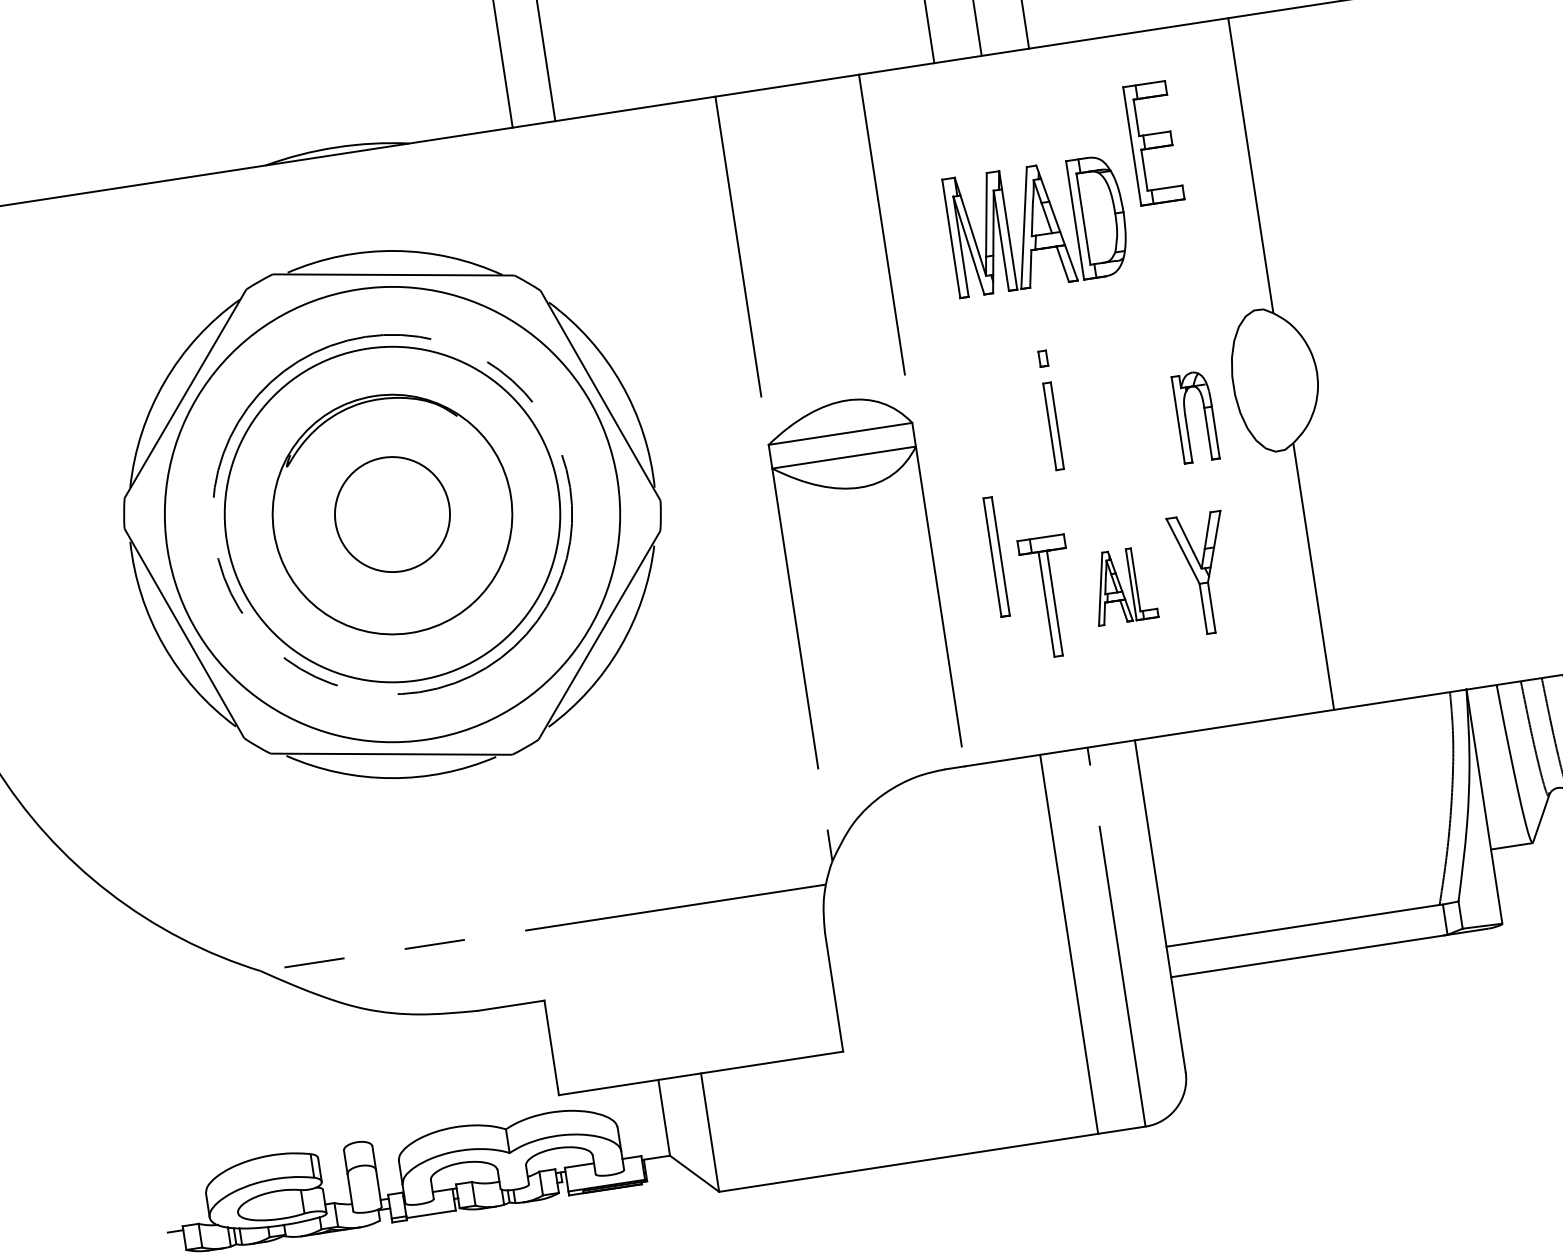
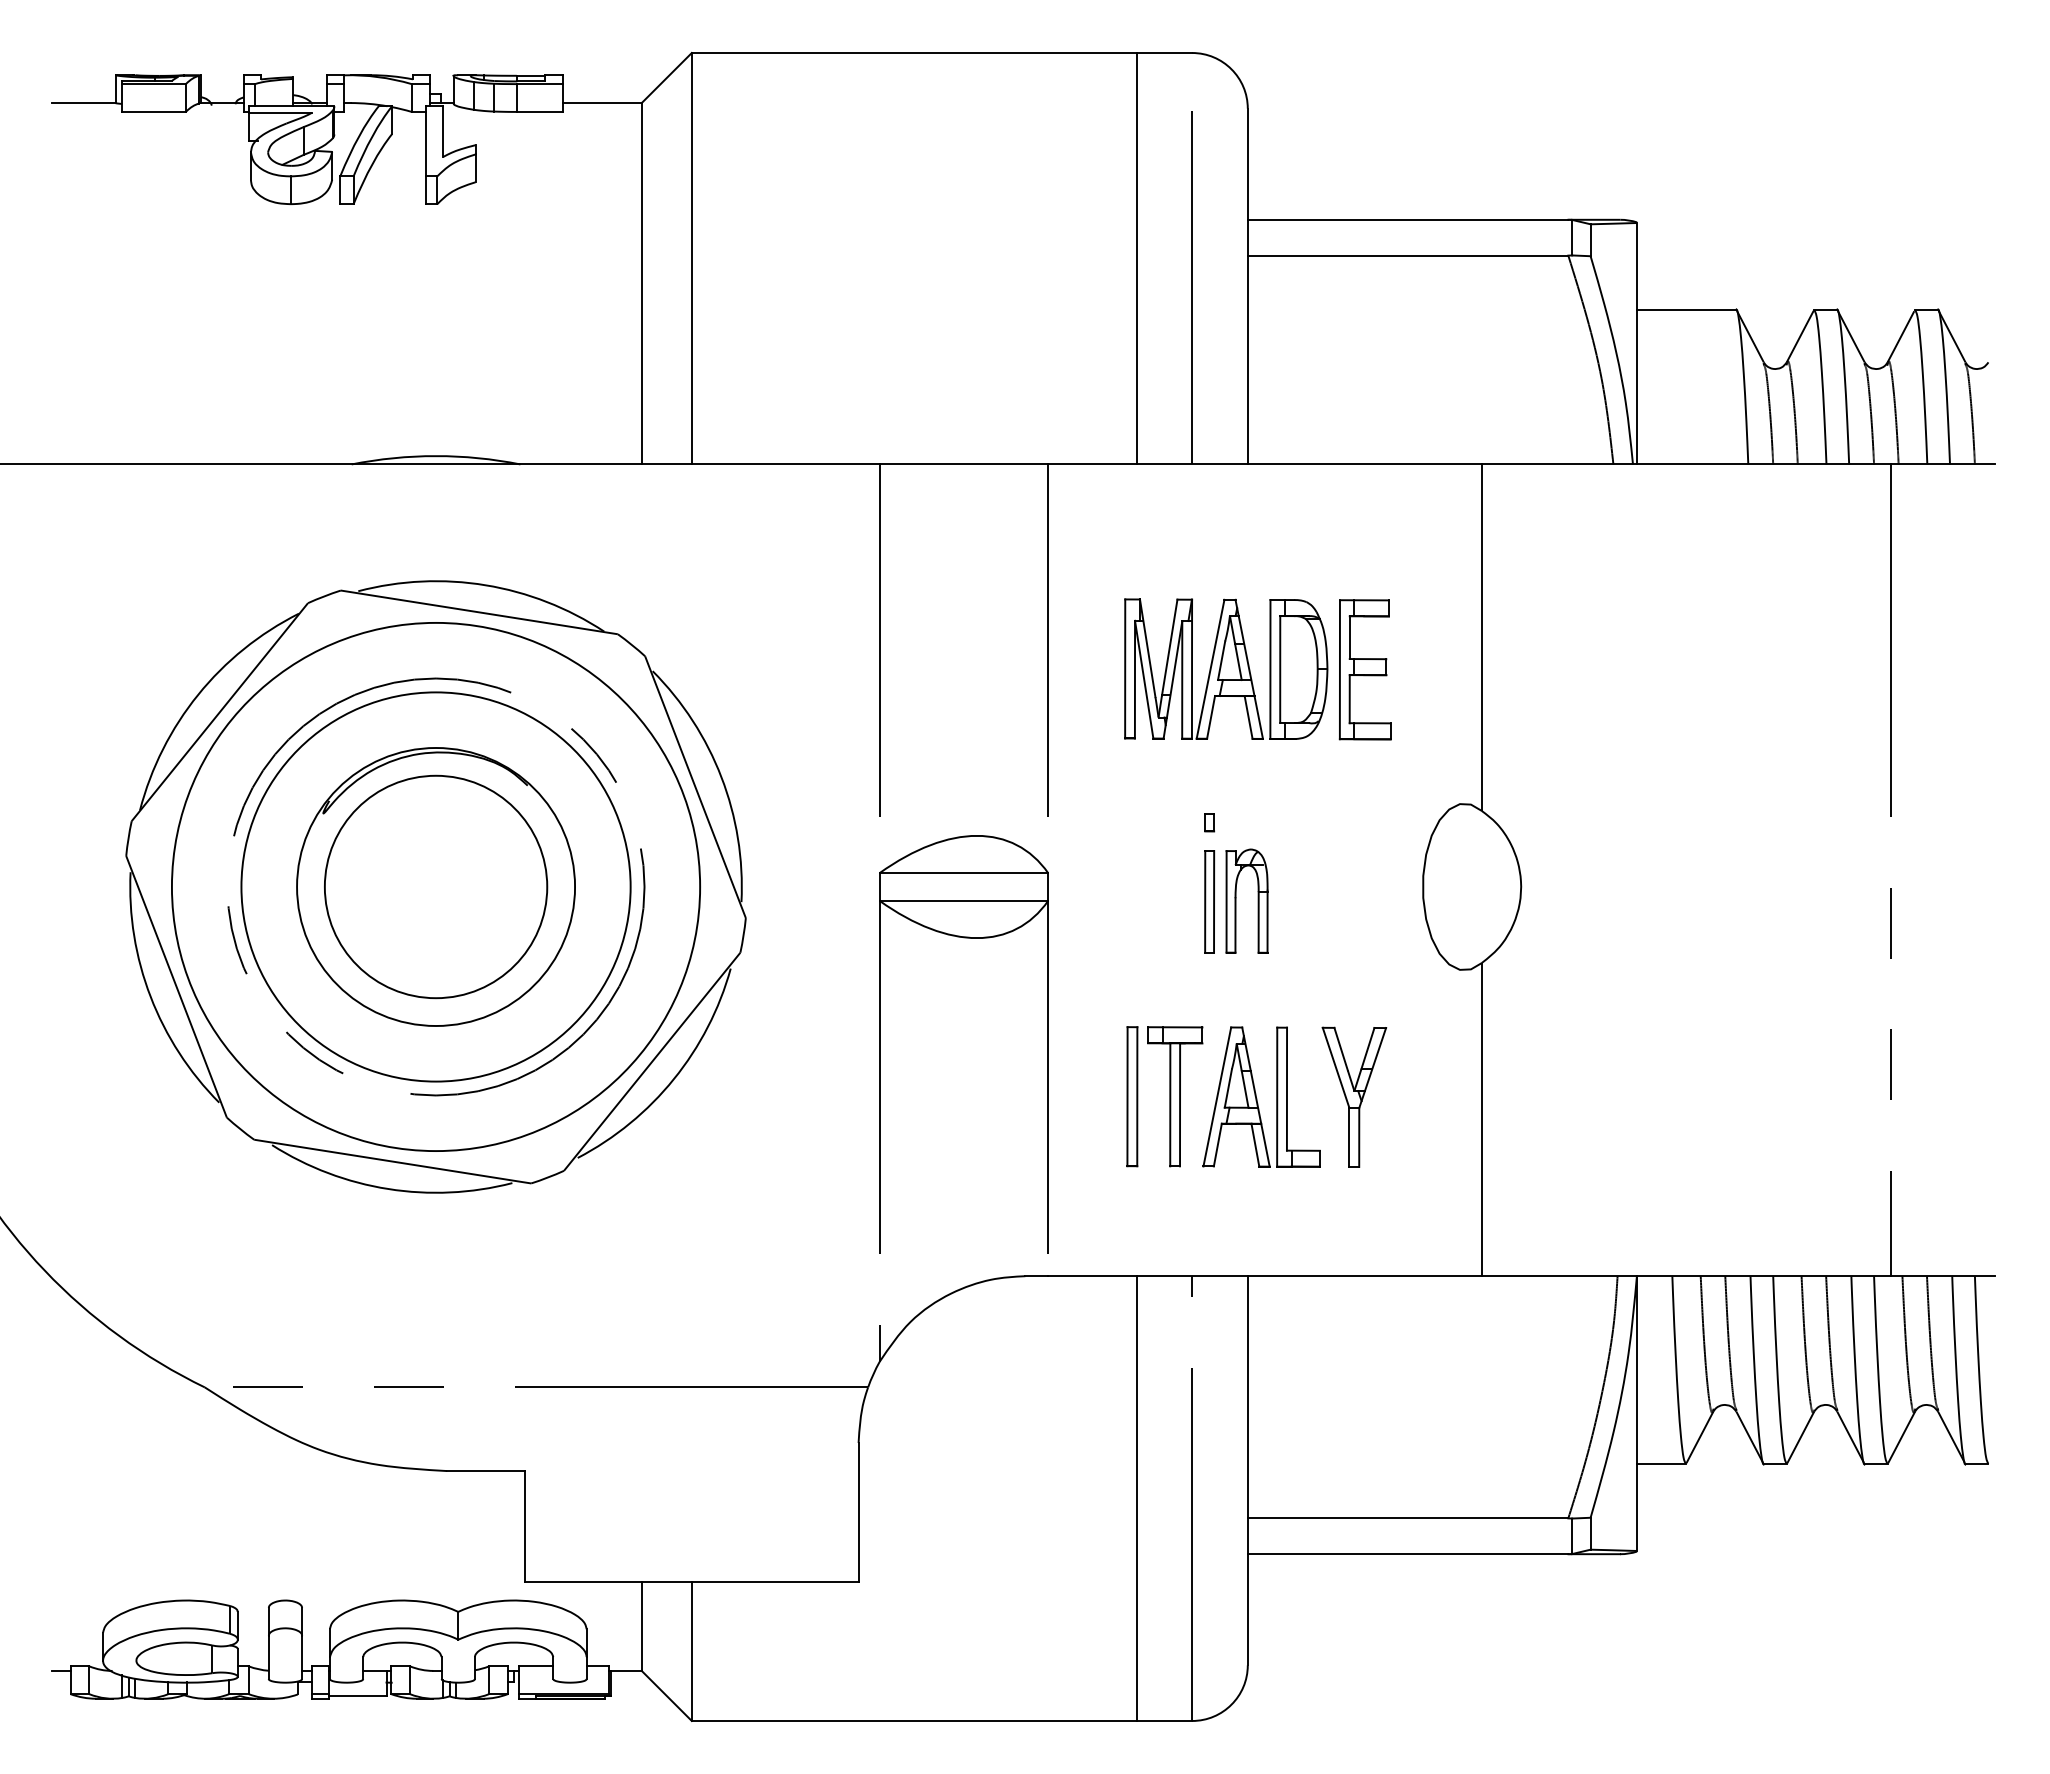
part: (1153, 143) -> (1364, 669), moved
part: (1186, 417) -> (1236, 900), moved
circle: (391, 514) -> (435, 886), size x1.67
part: (996, 556) -> (1132, 1096), moved
part: (1123, 585) -> (1261, 1096), size x1.67

